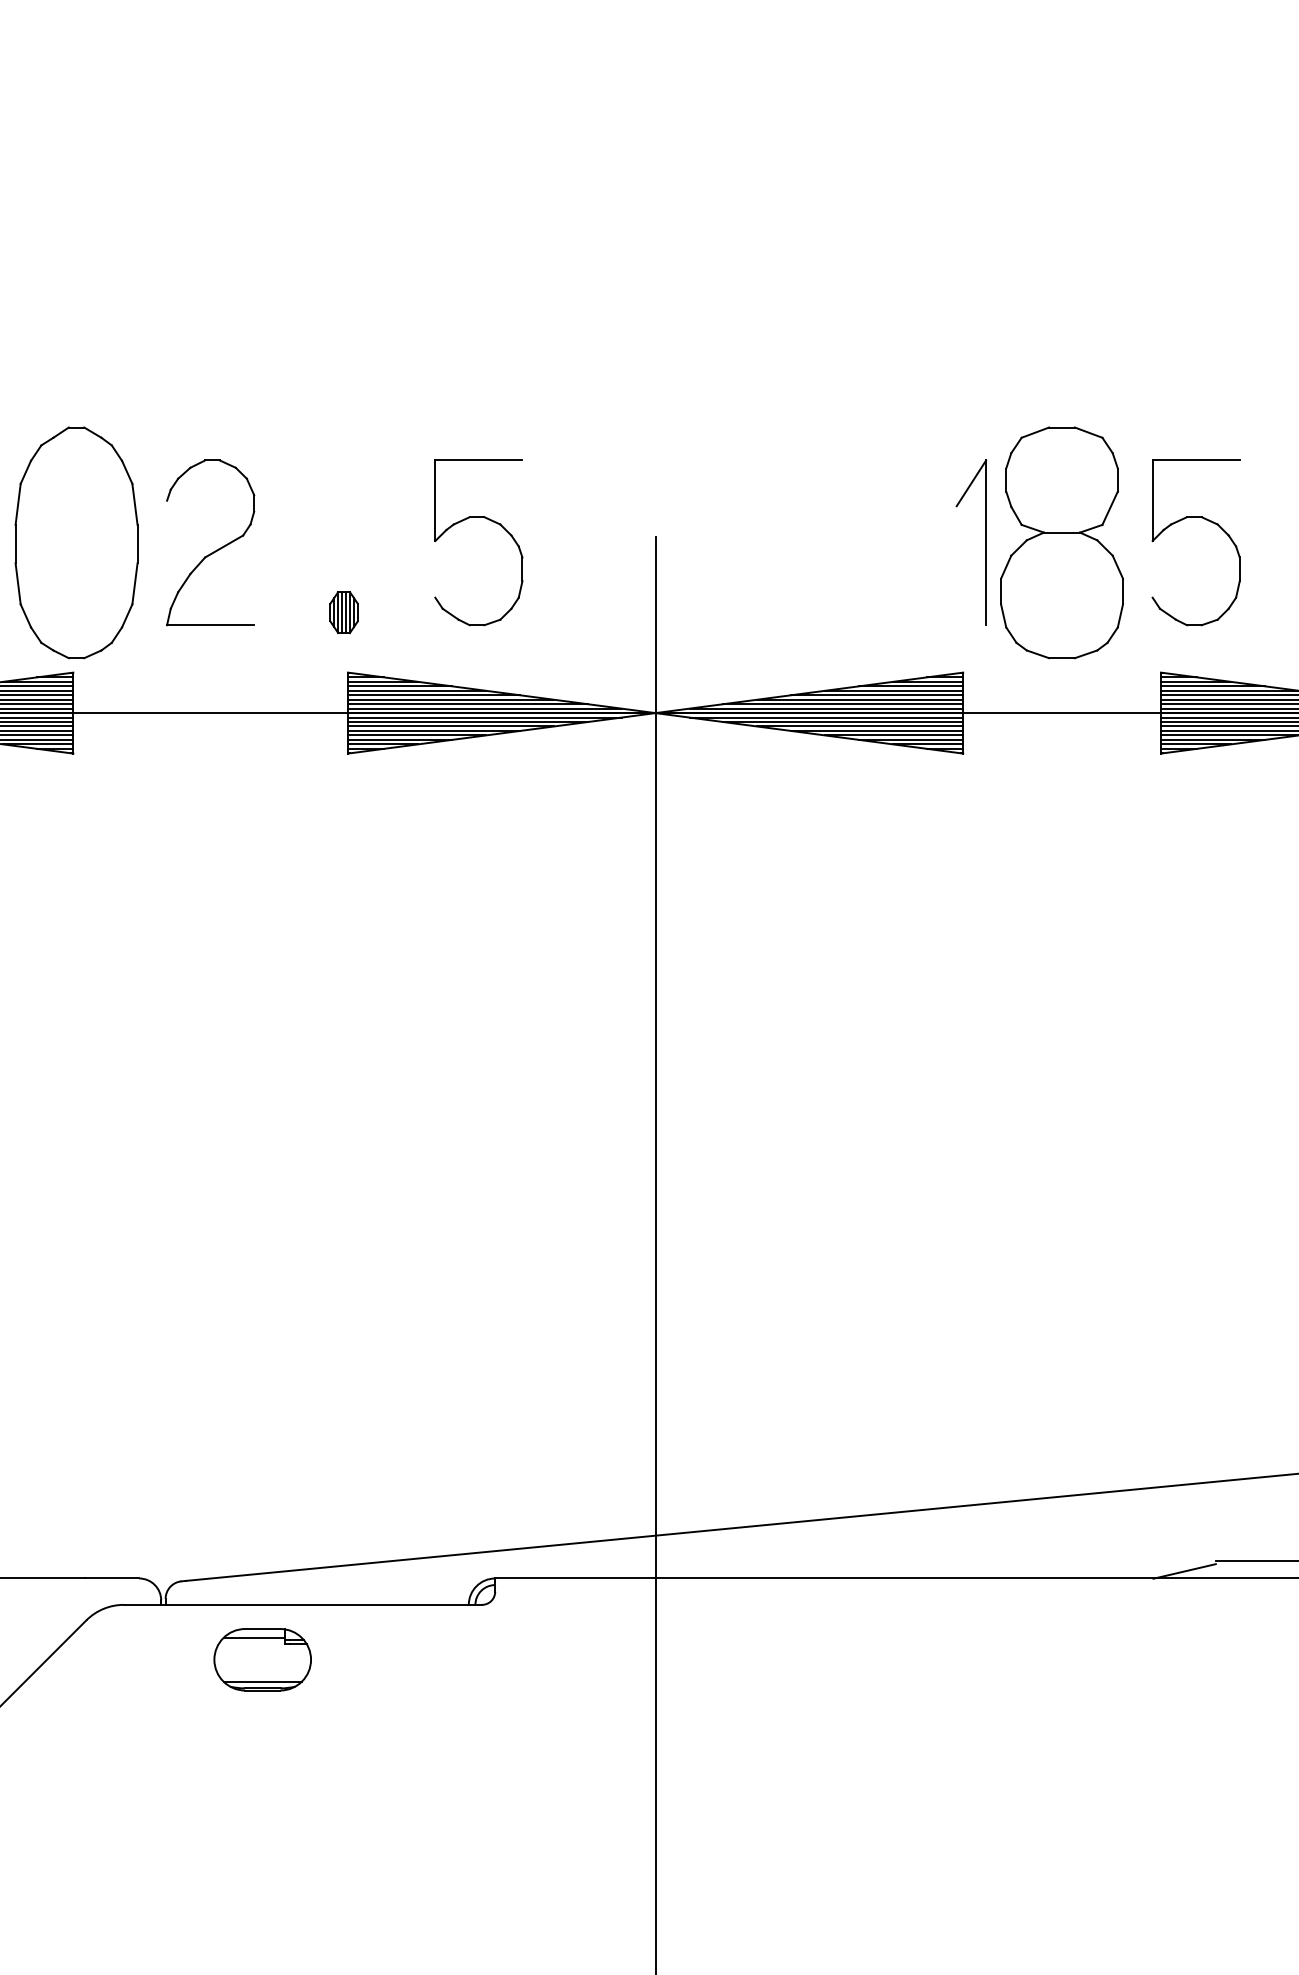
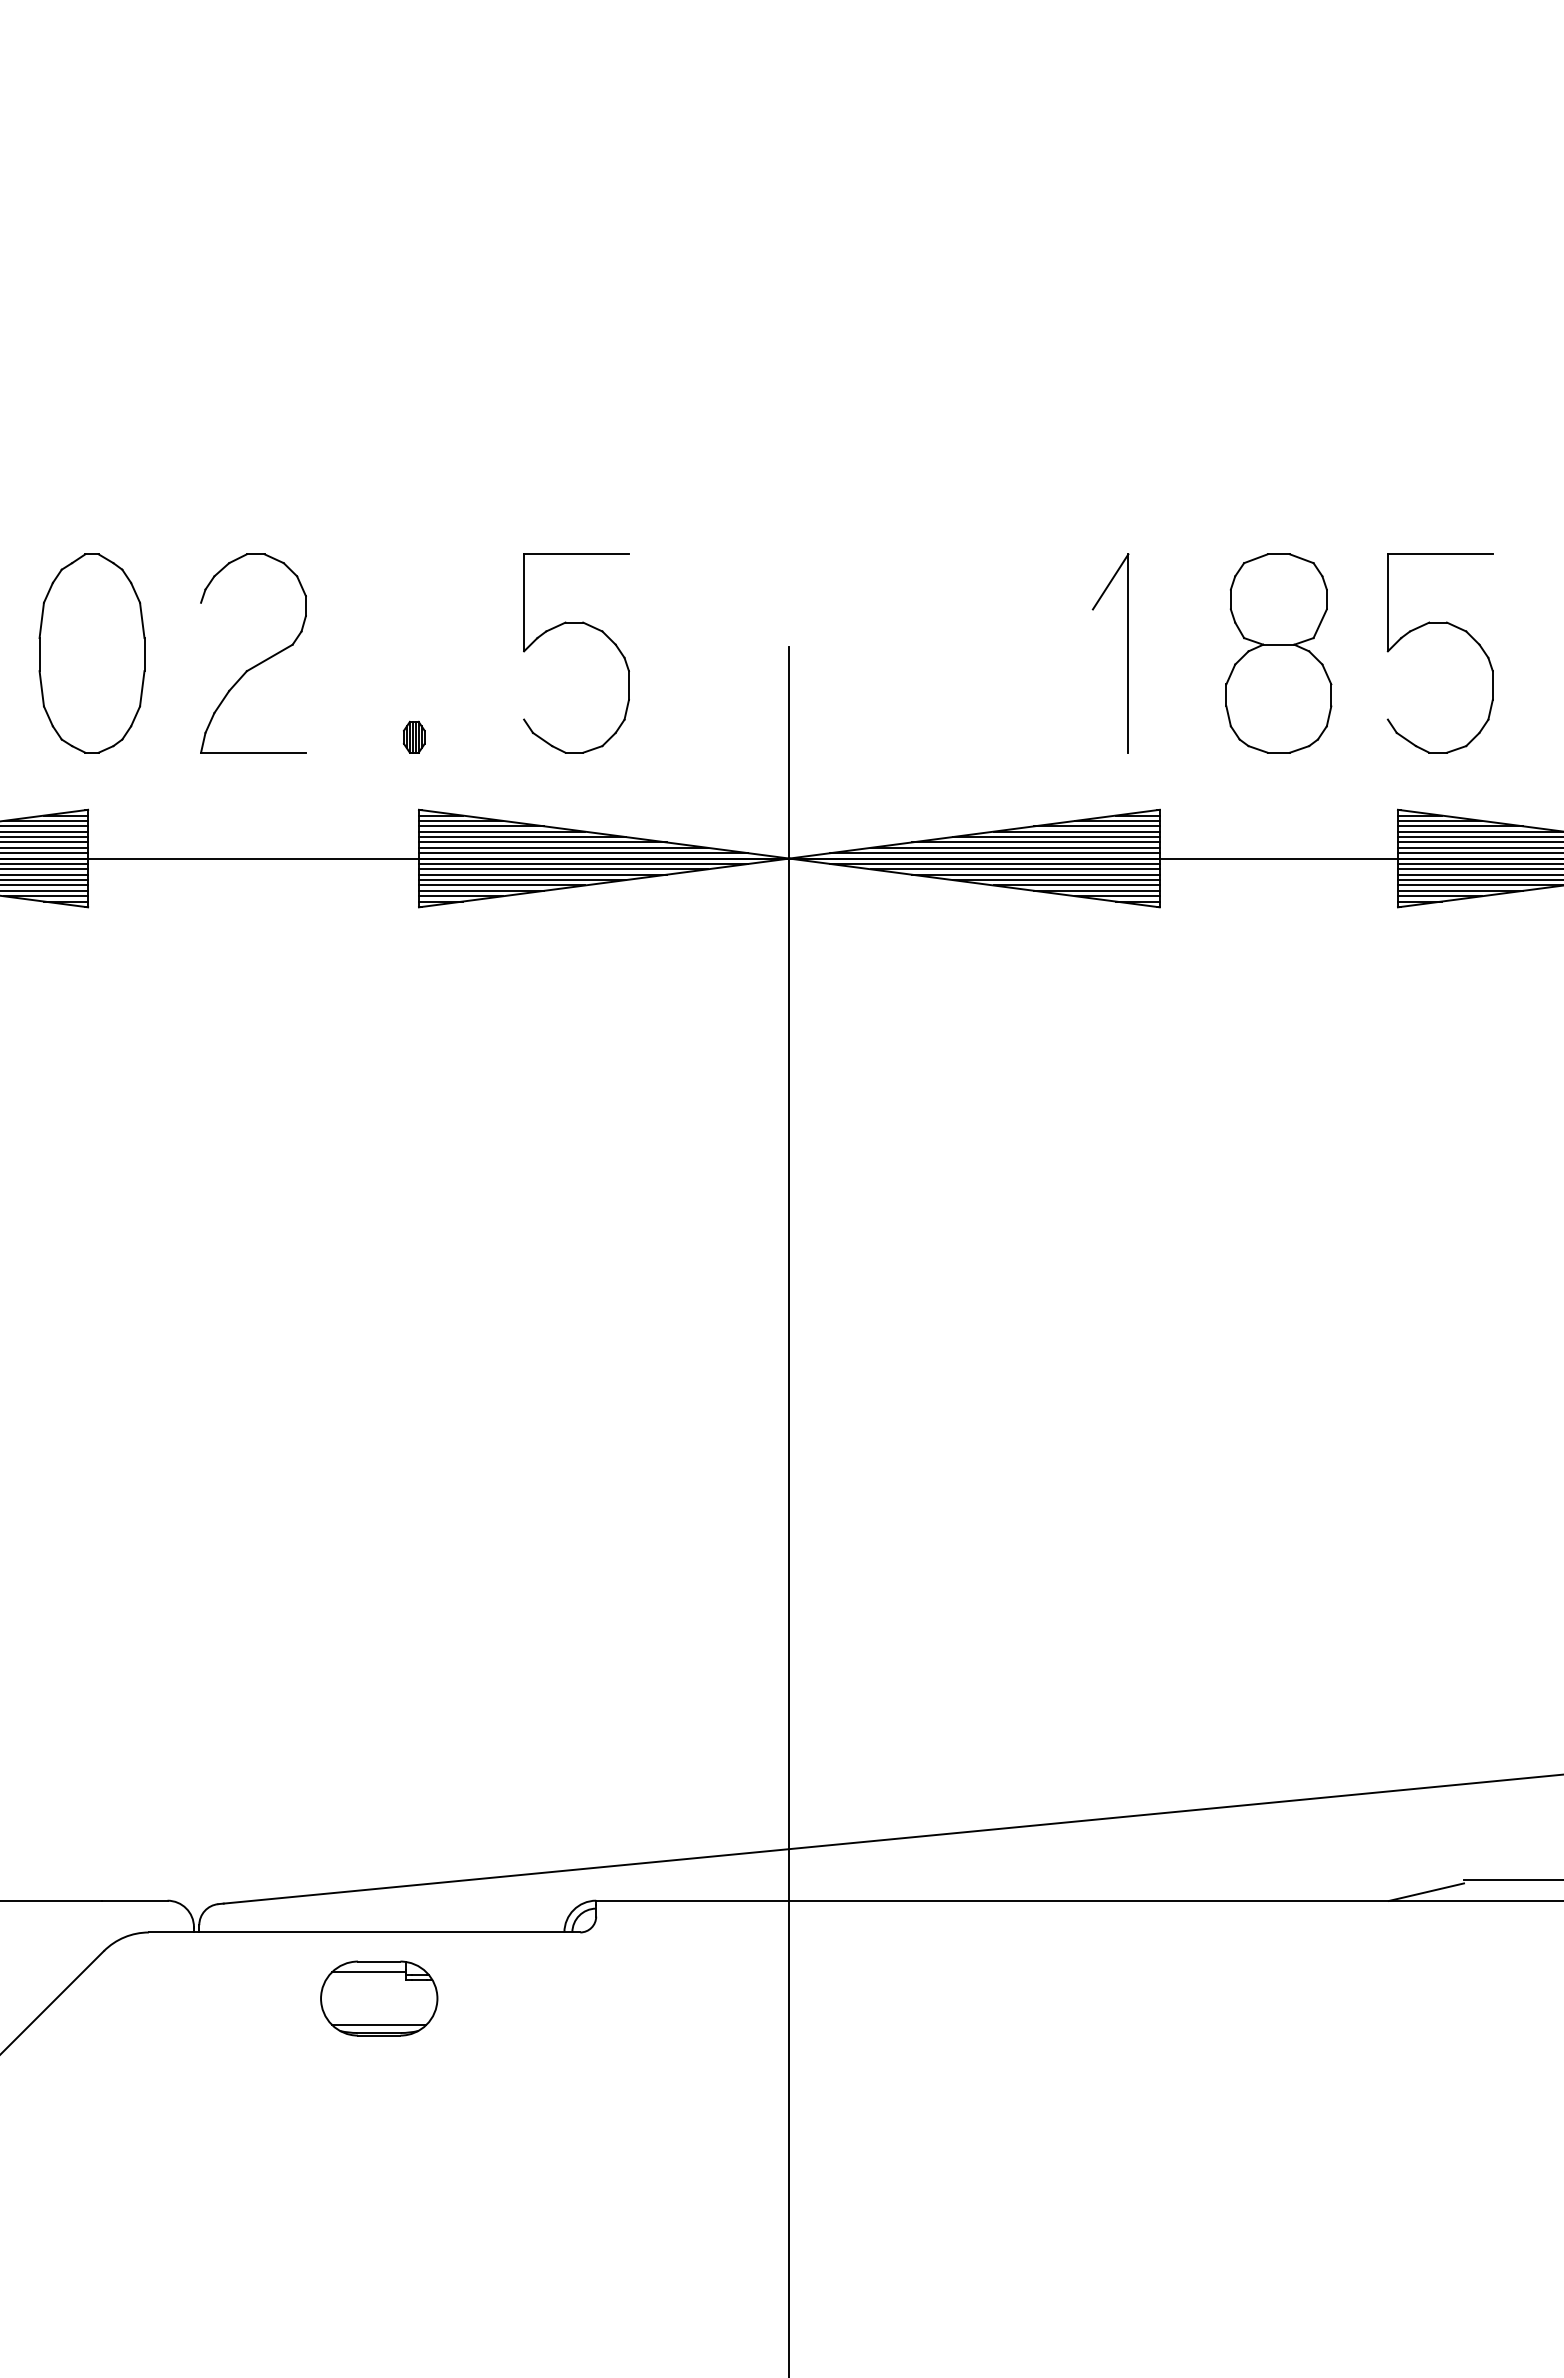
part: (76, 542) -> (91, 653), size x0.71
part: (985, 542) -> (1127, 653), moved
part: (1061, 542) -> (1278, 653), size x0.71
part: (344, 611) -> (414, 736), size x0.62
part: (262, 1659) -> (379, 1998), moved

